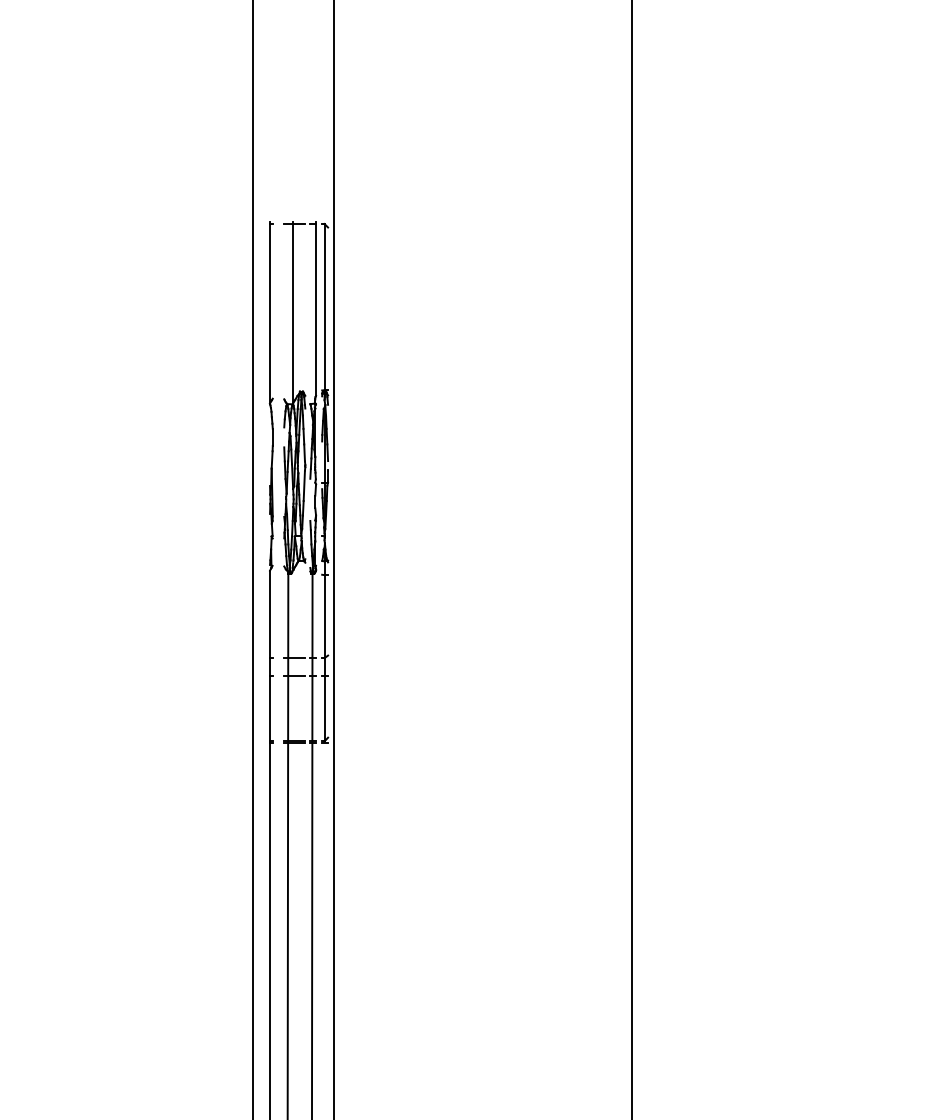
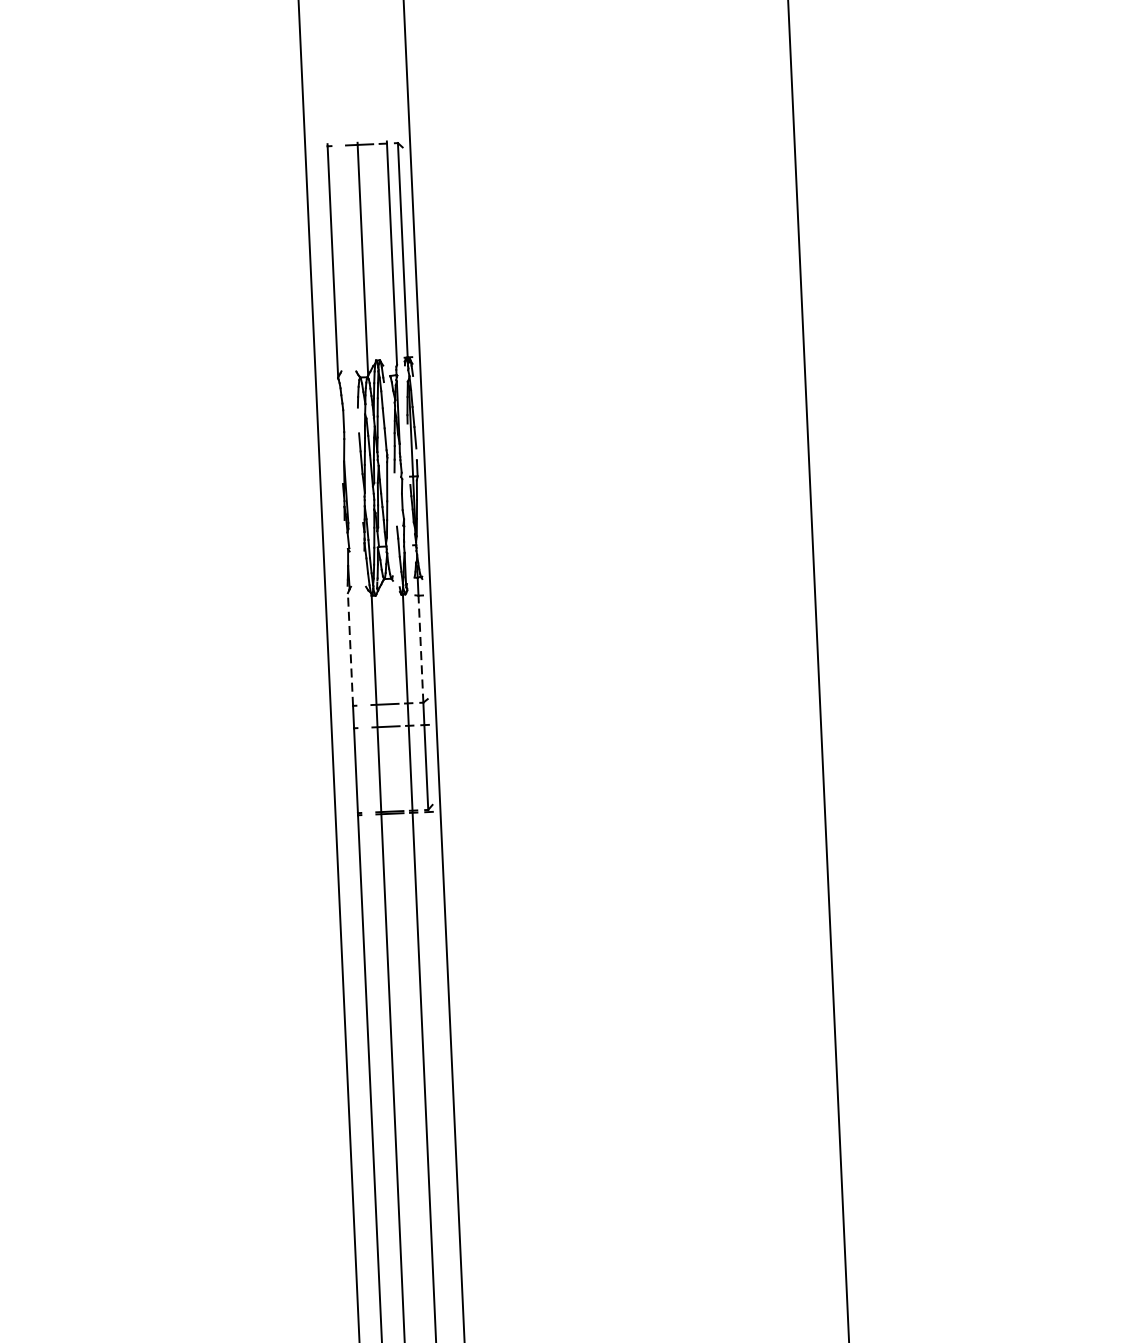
line: (270, 614) -> (351, 649), solid -> dashed
line: (324, 616) -> (420, 648), solid -> dashed

